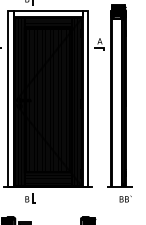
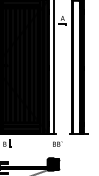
text: (125, 198) -> (57, 143), moved

